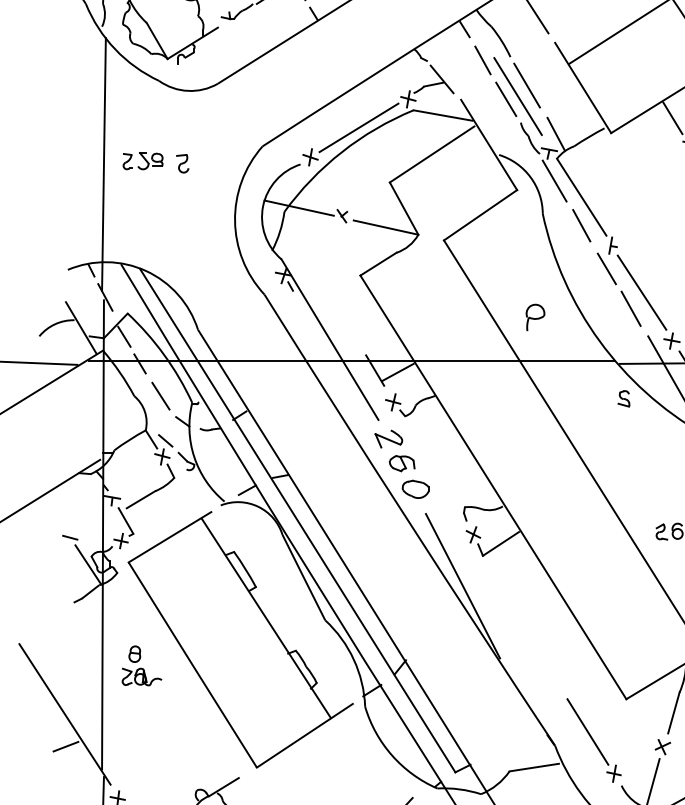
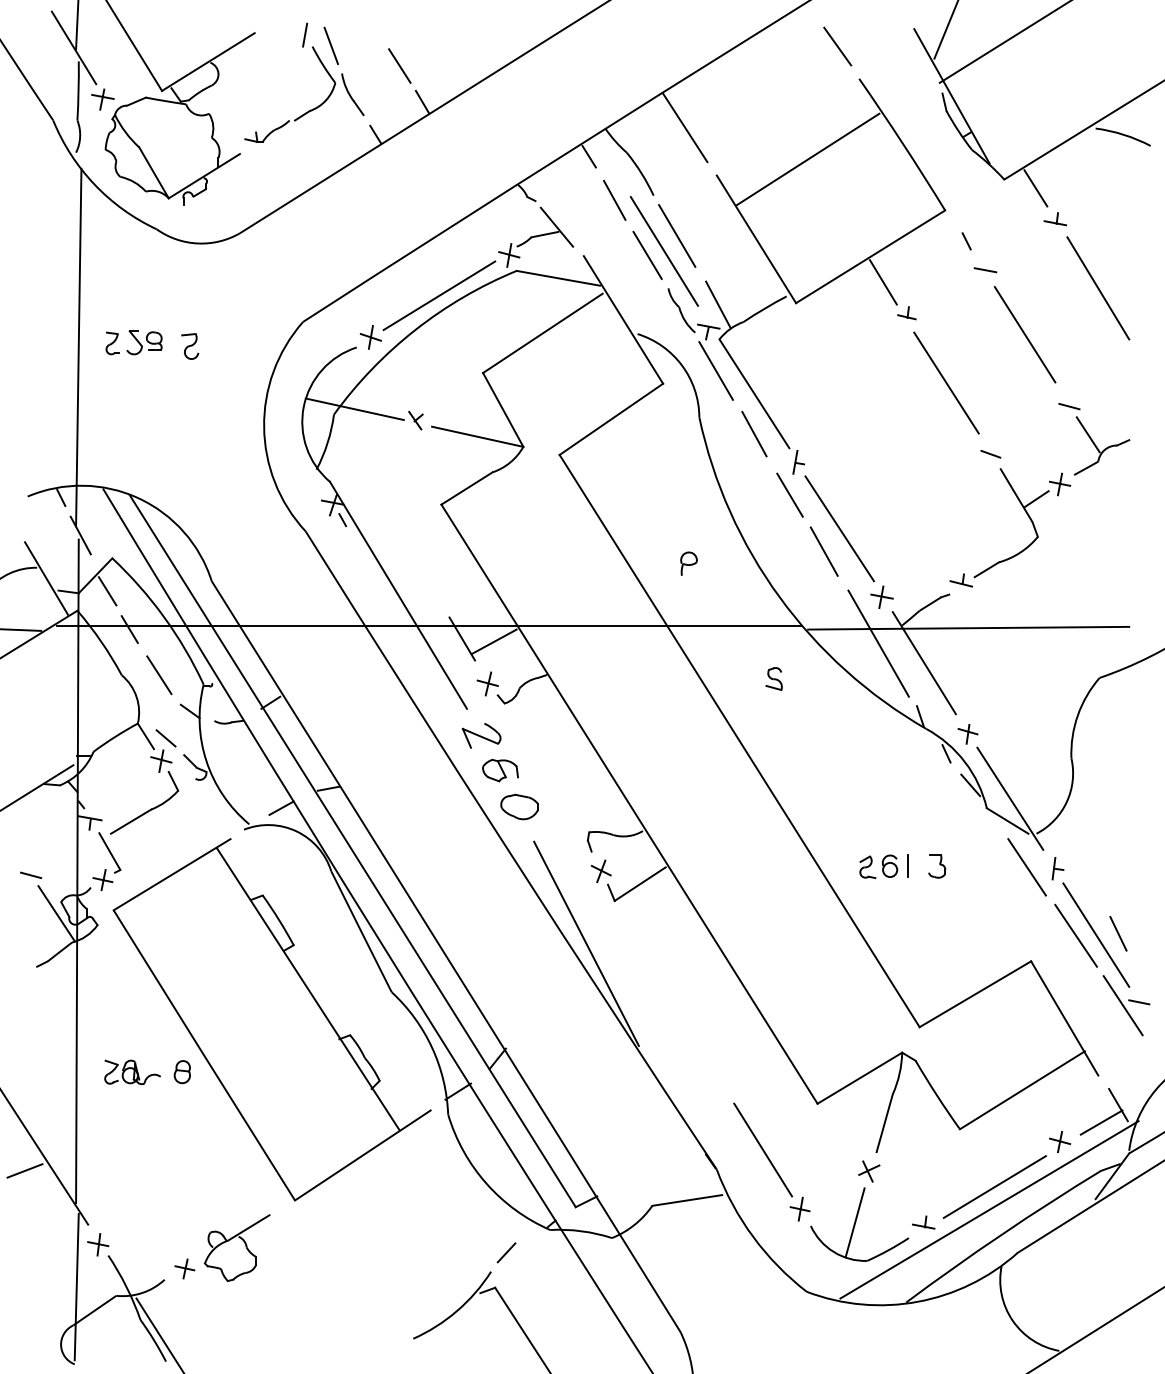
part: (535, 317) -> (688, 563), size x0.62
part: (623, 398) -> (773, 678), moved
part: (134, 654) -> (181, 1072), moved

